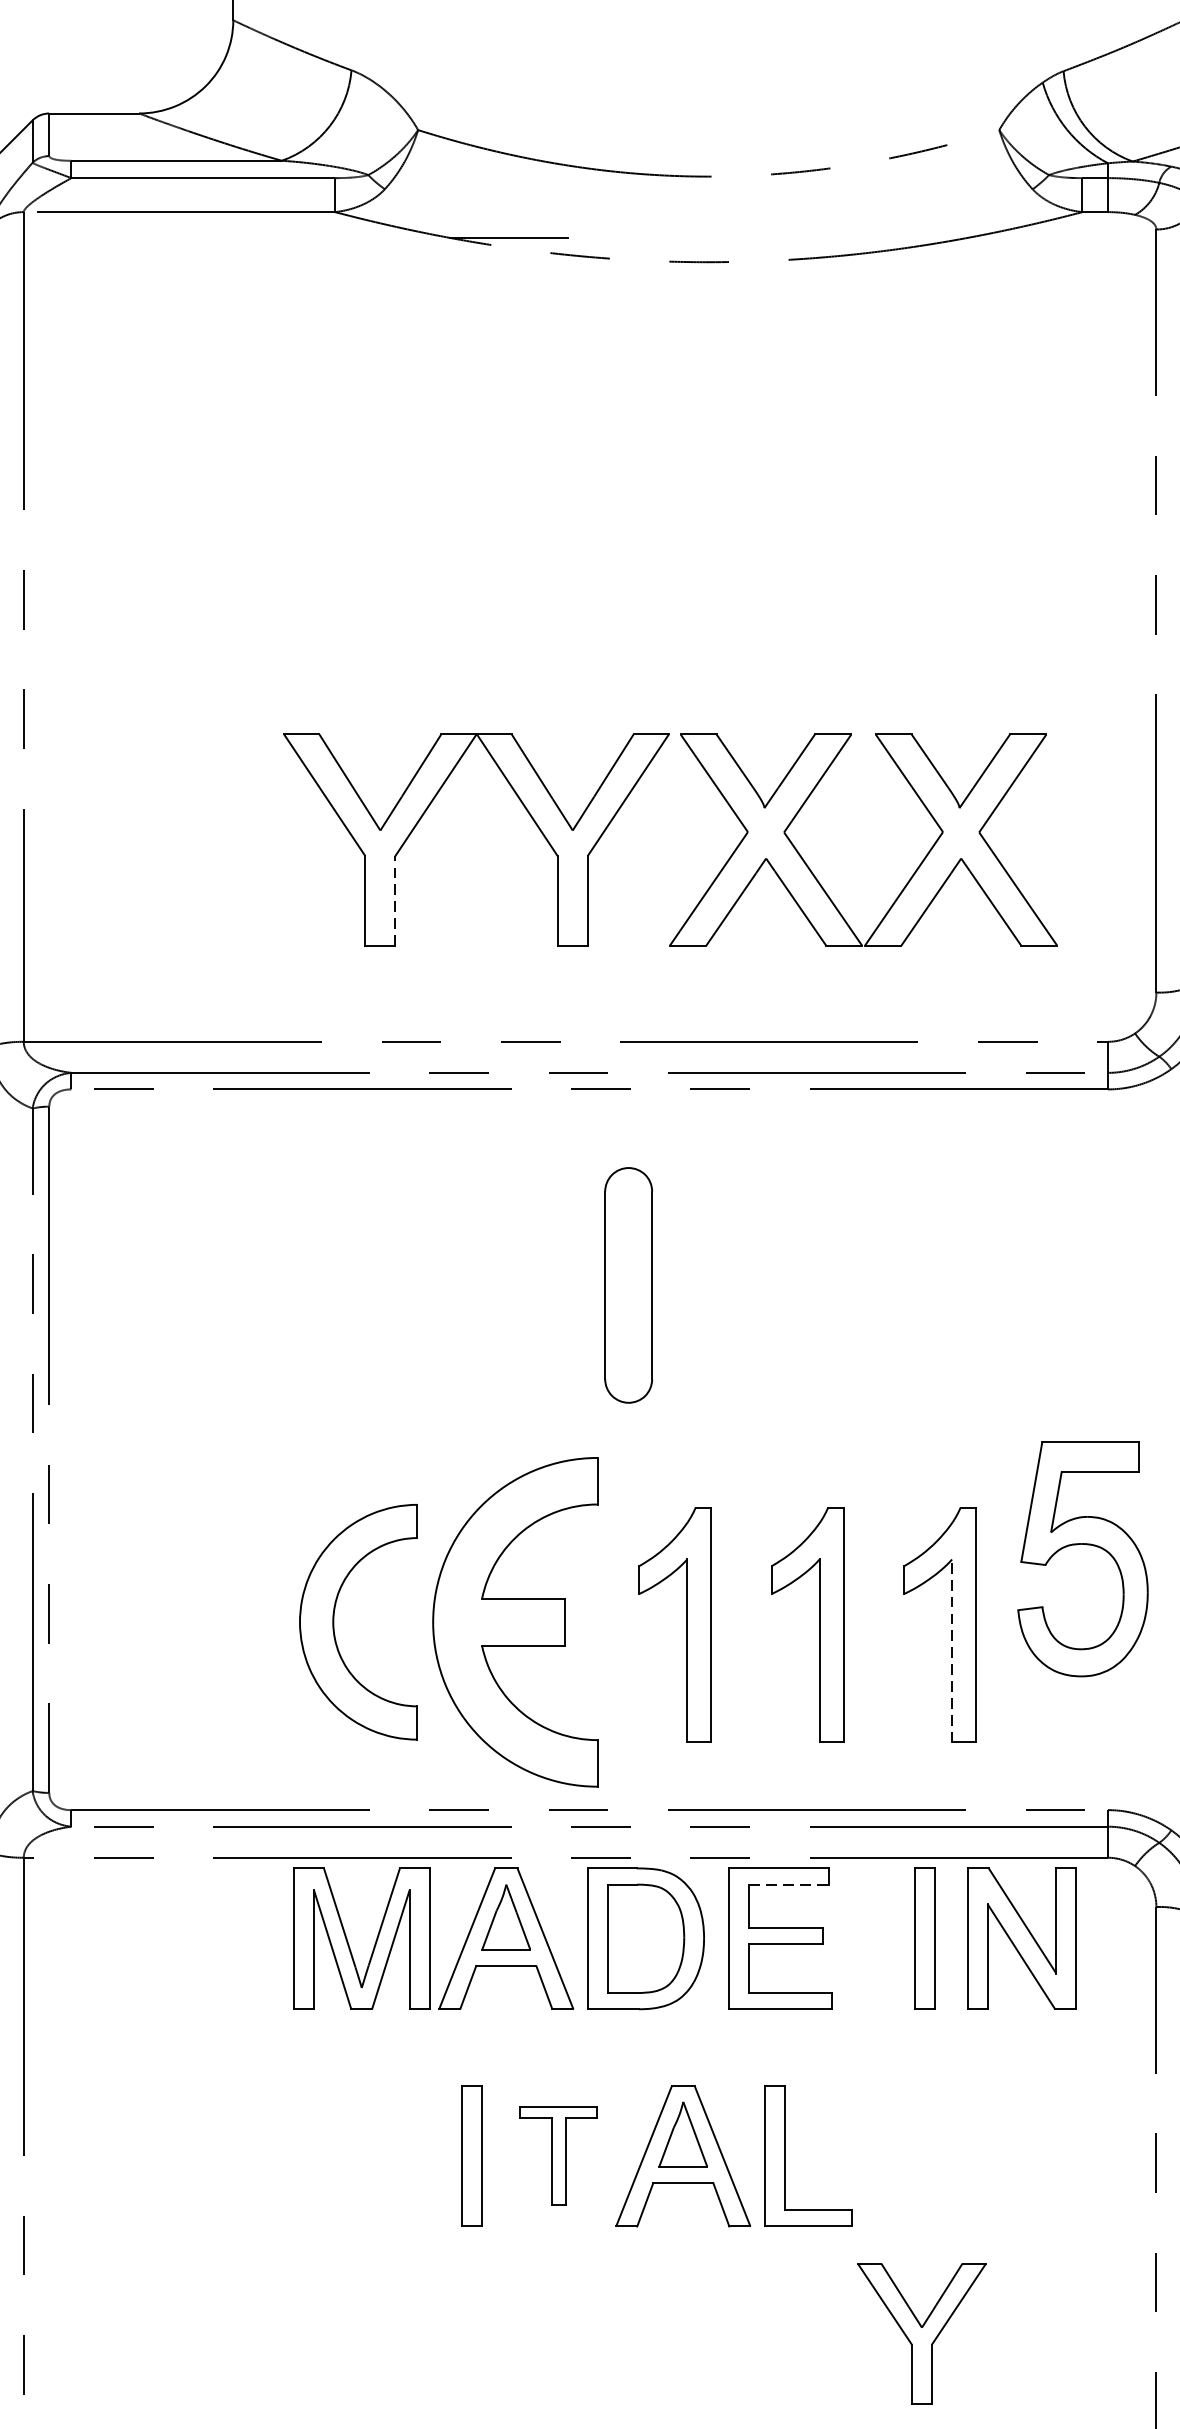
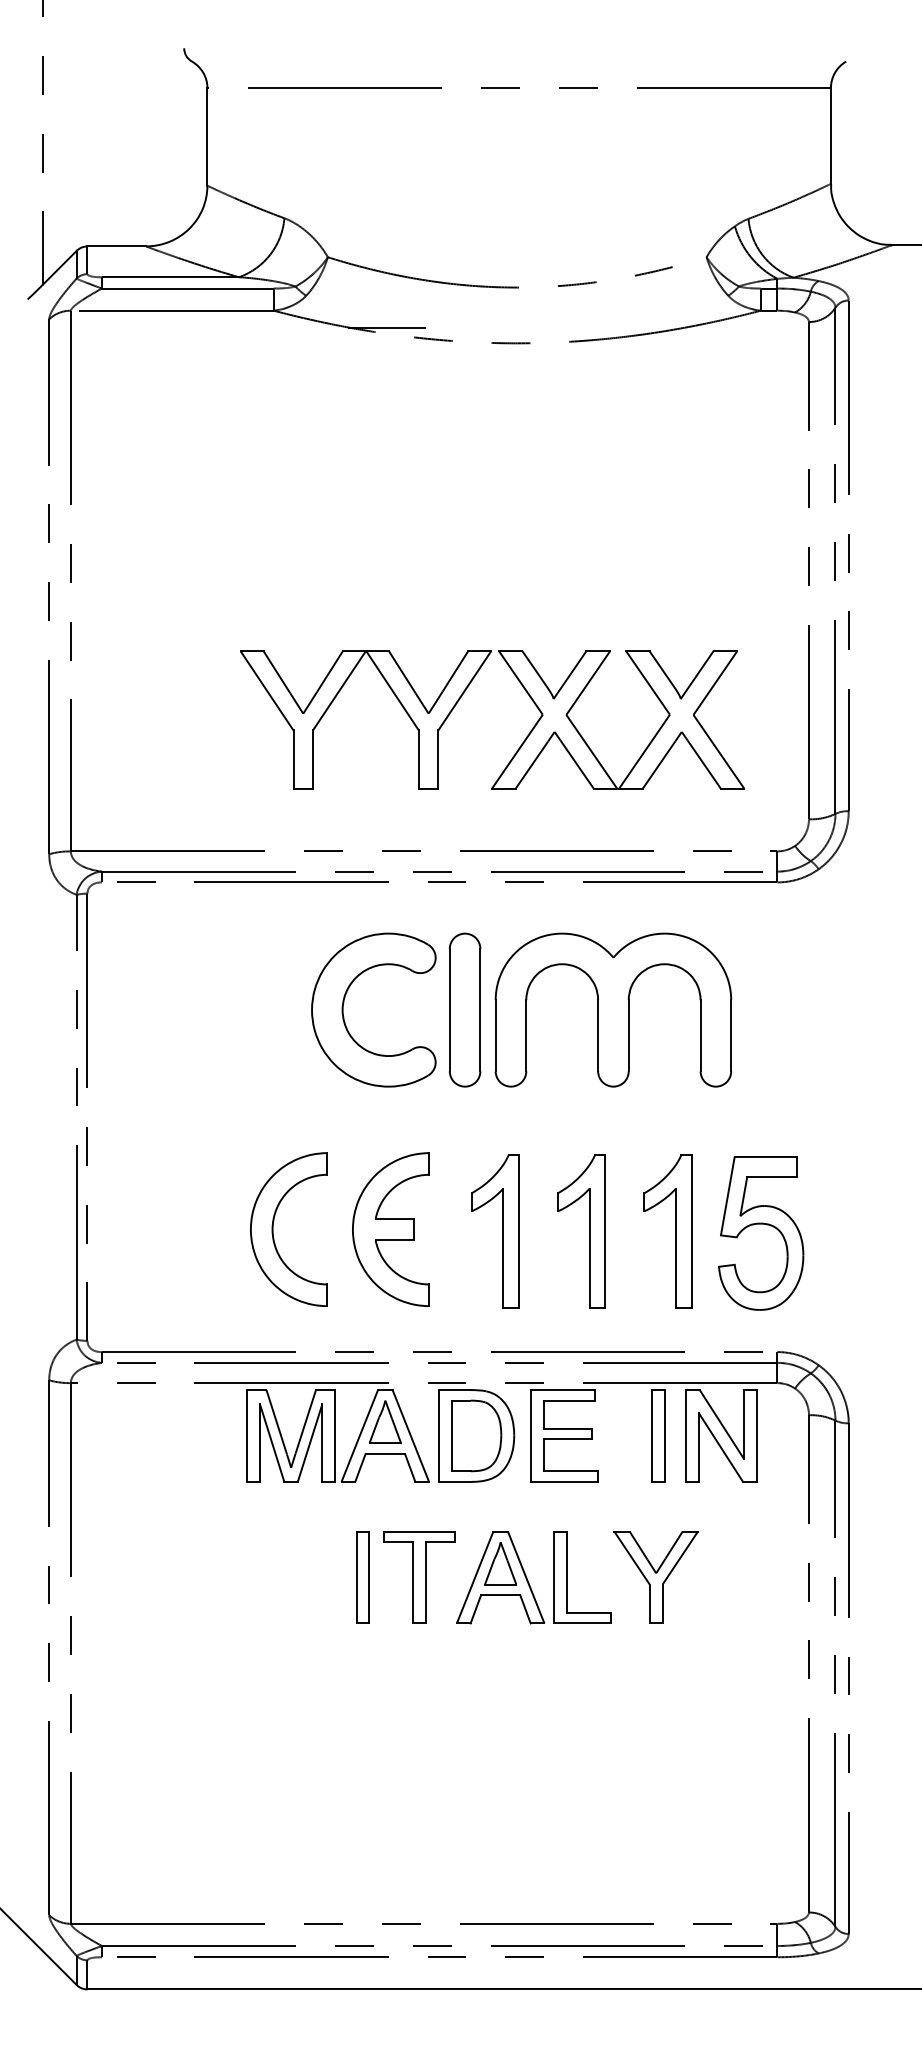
line: (394, 900) -> (312, 759), dashed -> solid
part: (443, 1275) -> (344, 1003), added
part: (856, 1284) -> (613, 1009), added
part: (1083, 1545) -> (761, 1224), moved
part: (514, 1622) -> (390, 1229), size x0.71
line: (951, 1651) -> (675, 1248), dashed -> solid
line: (788, 1884) -> (569, 1400), dashed -> solid
part: (558, 2156) -> (419, 1577), size x1.43
part: (920, 2334) -> (655, 1577), moved

